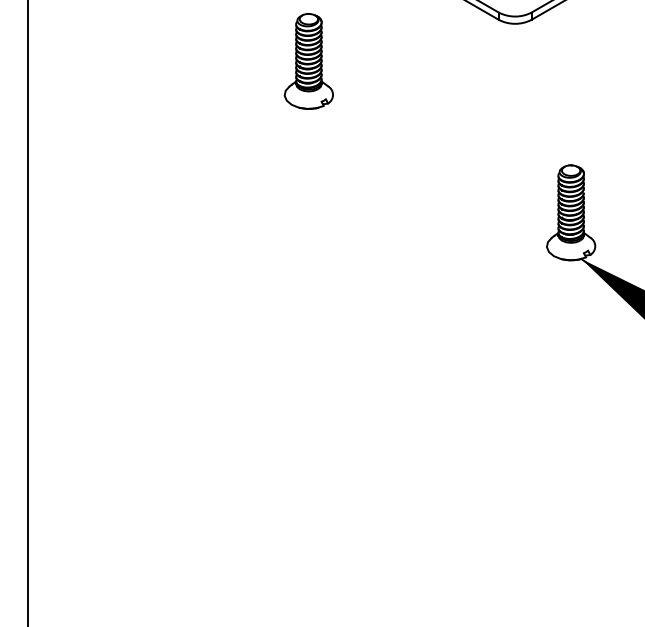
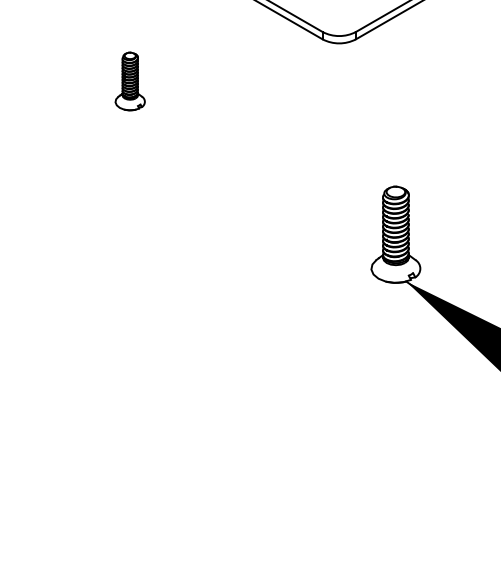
part: (308, 61) -> (129, 81), size x0.6

